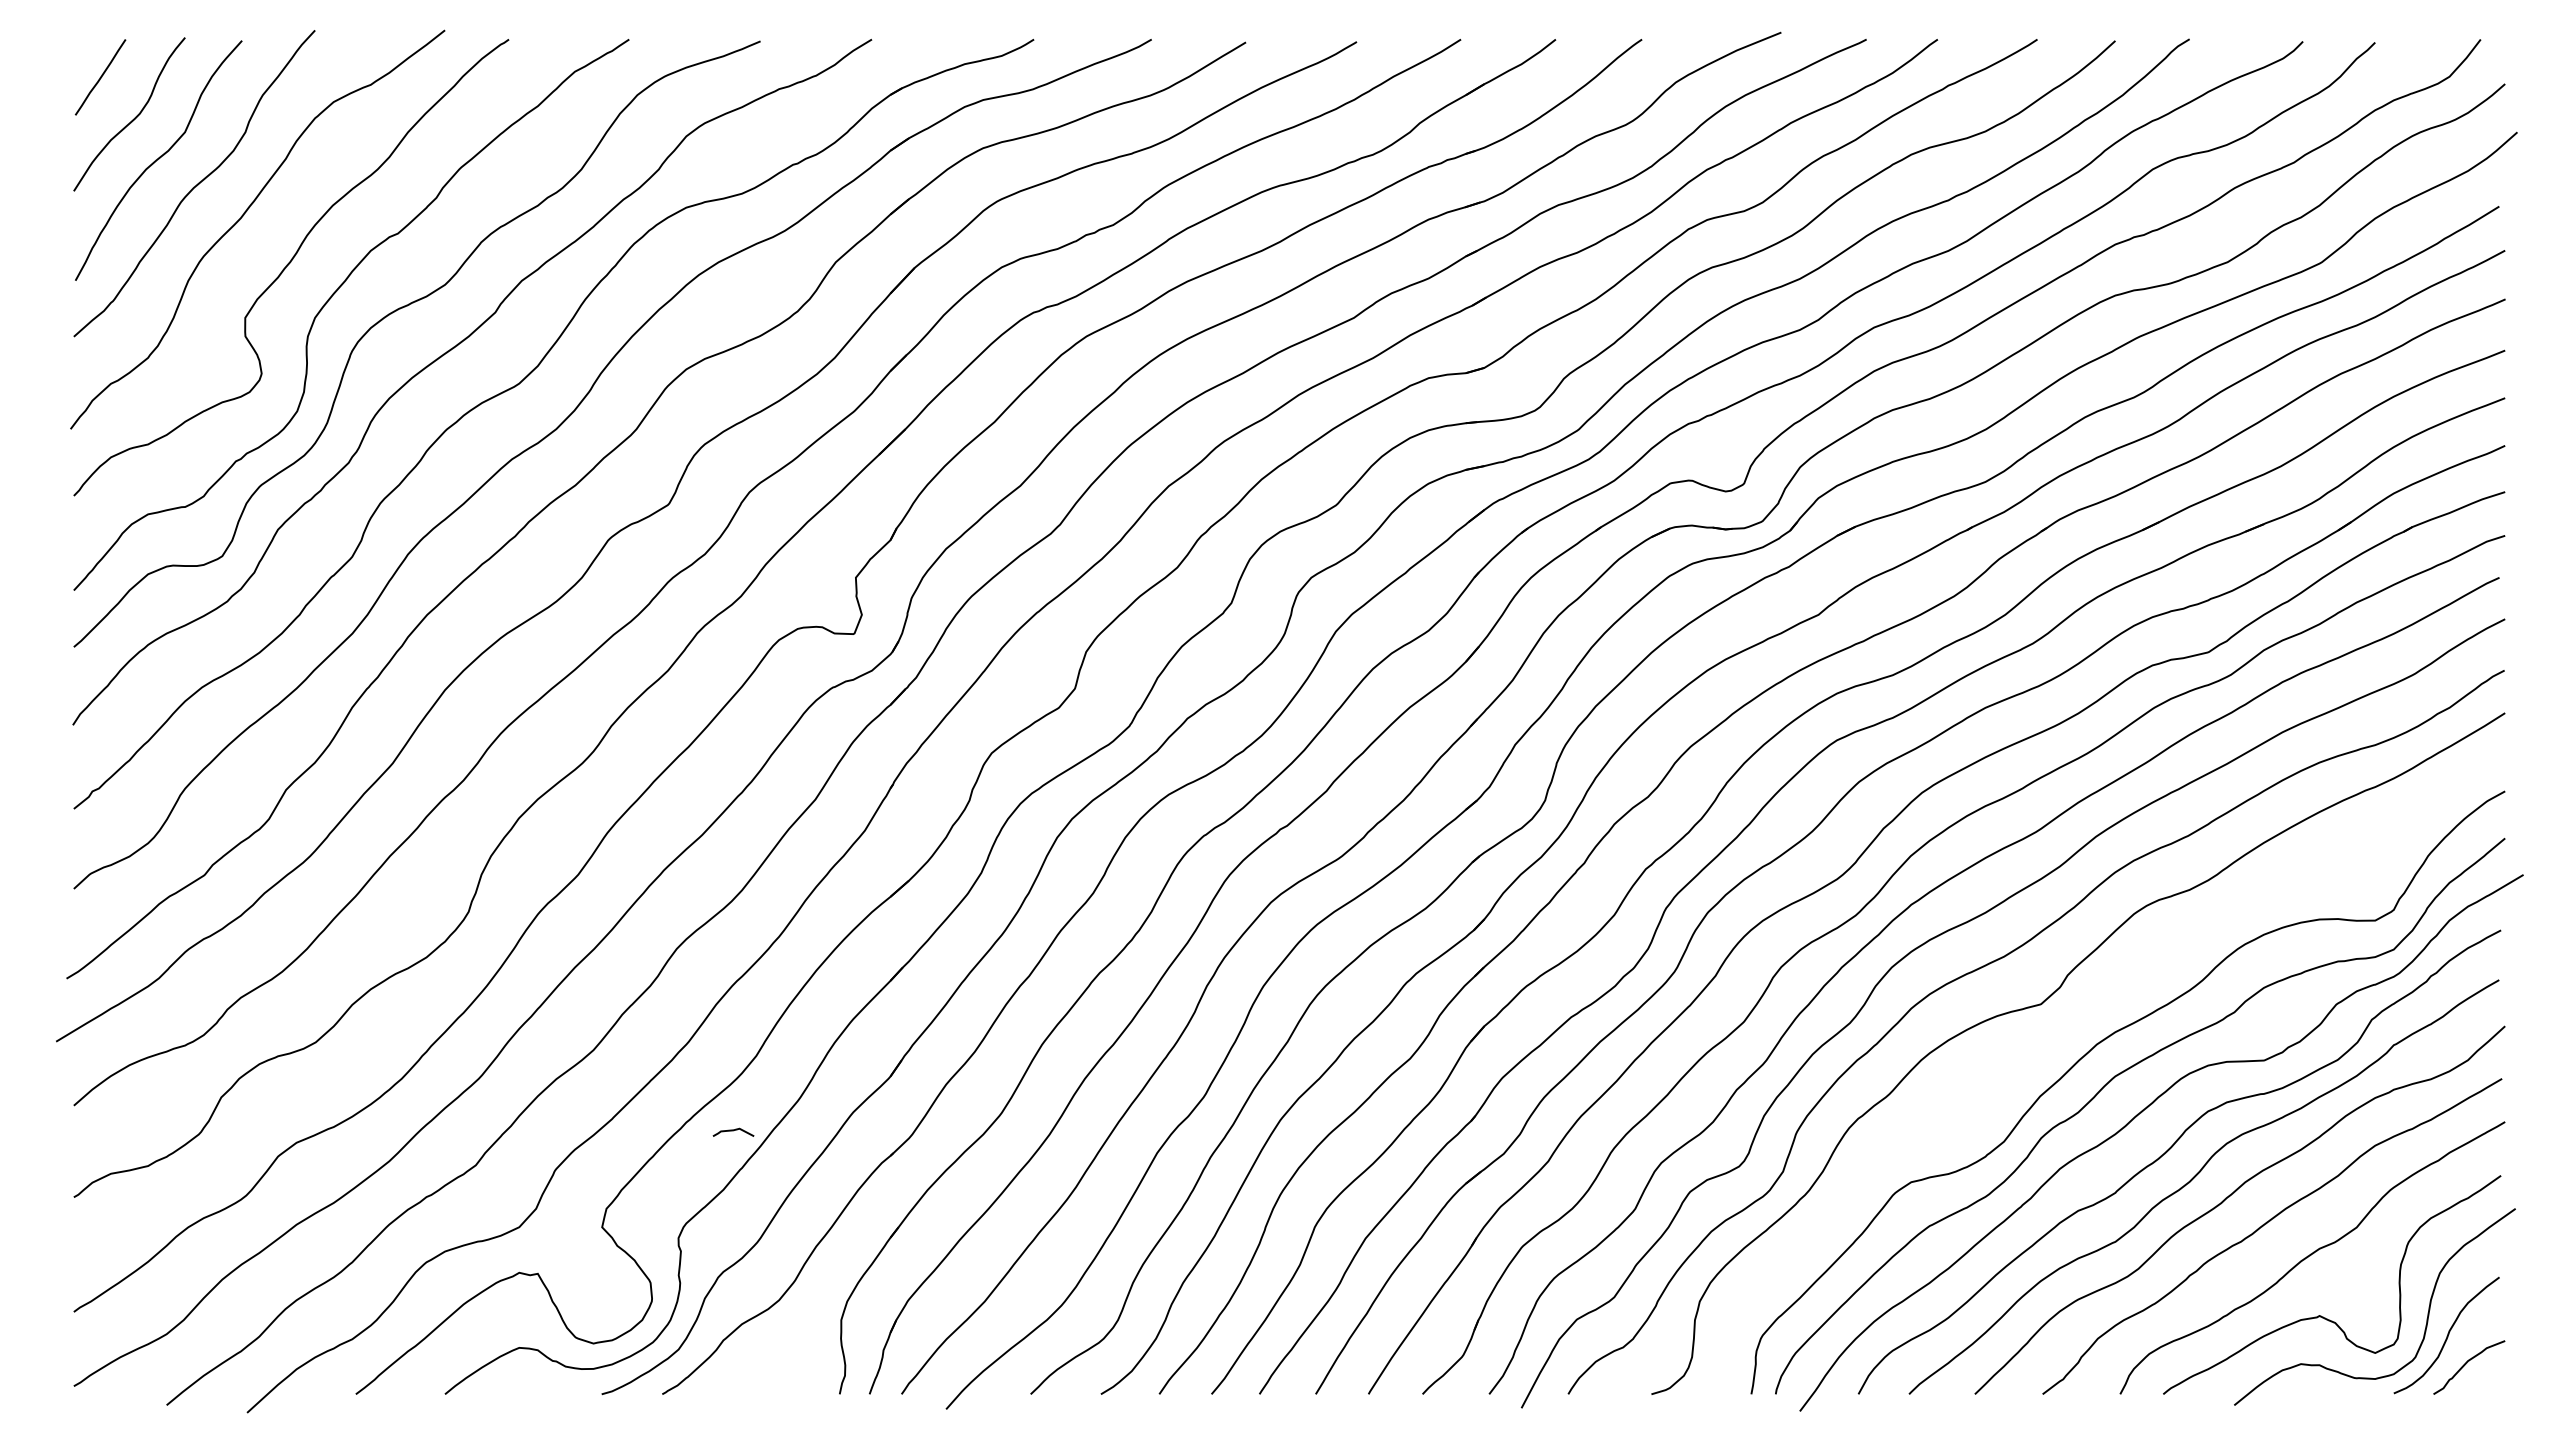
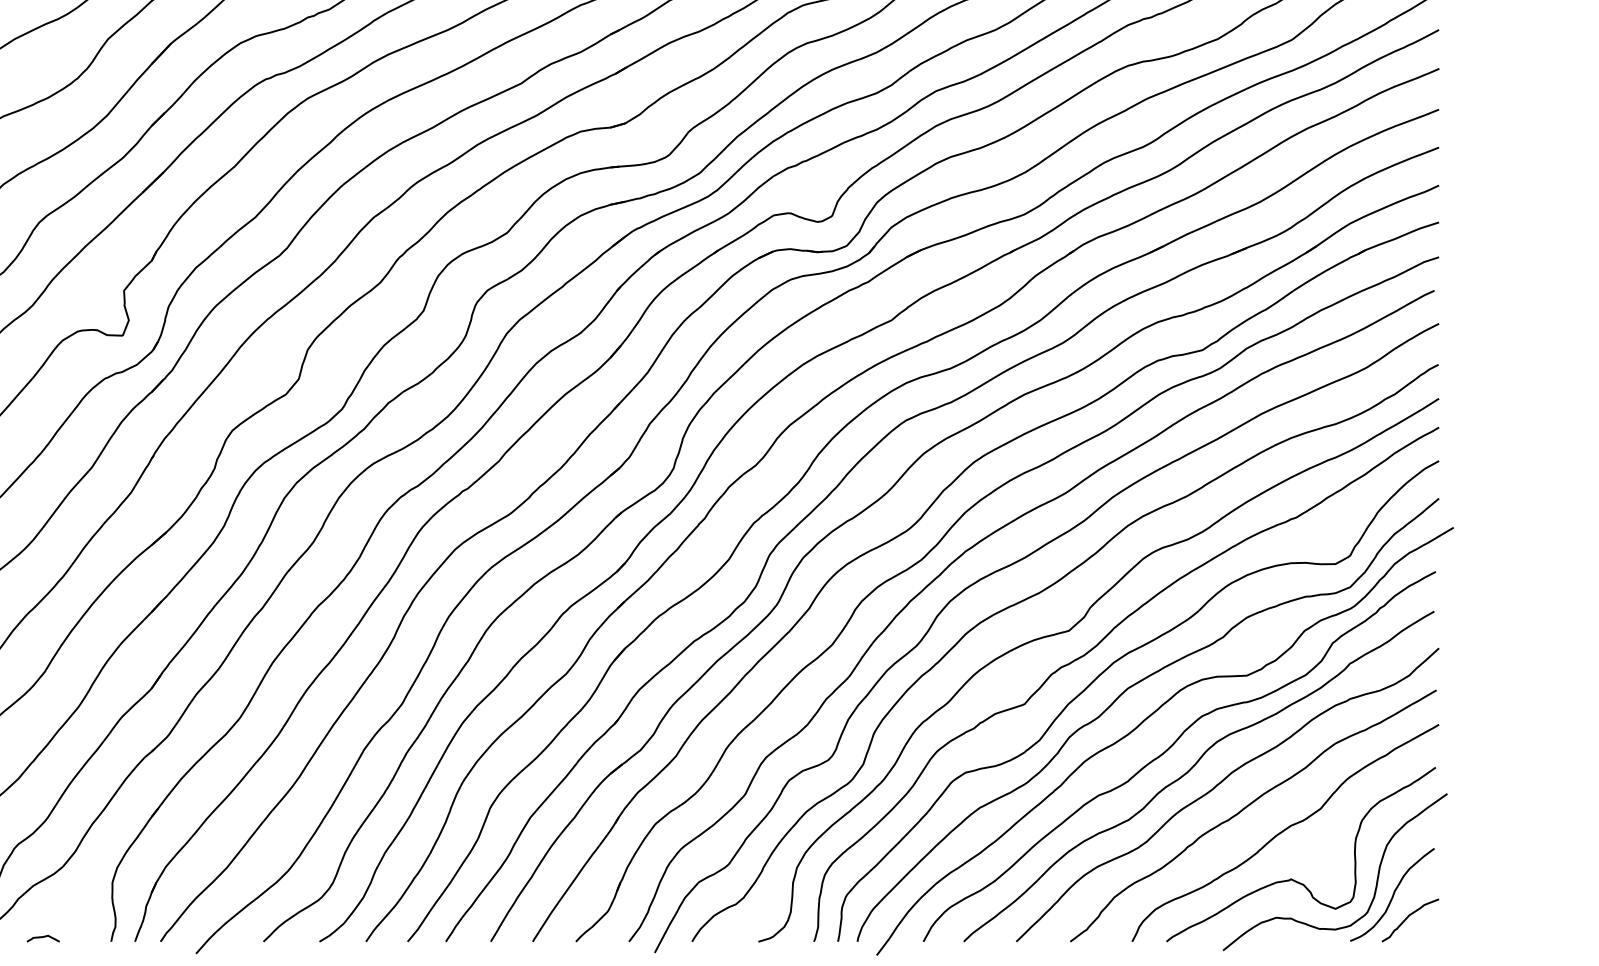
curve: (2074, 1025) -> (1095, 647), added
curve: (733, 1131) -> (43, 937), moved

